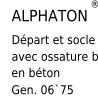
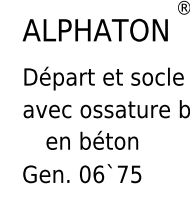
text: (35, 72) -> (92, 140), moved

